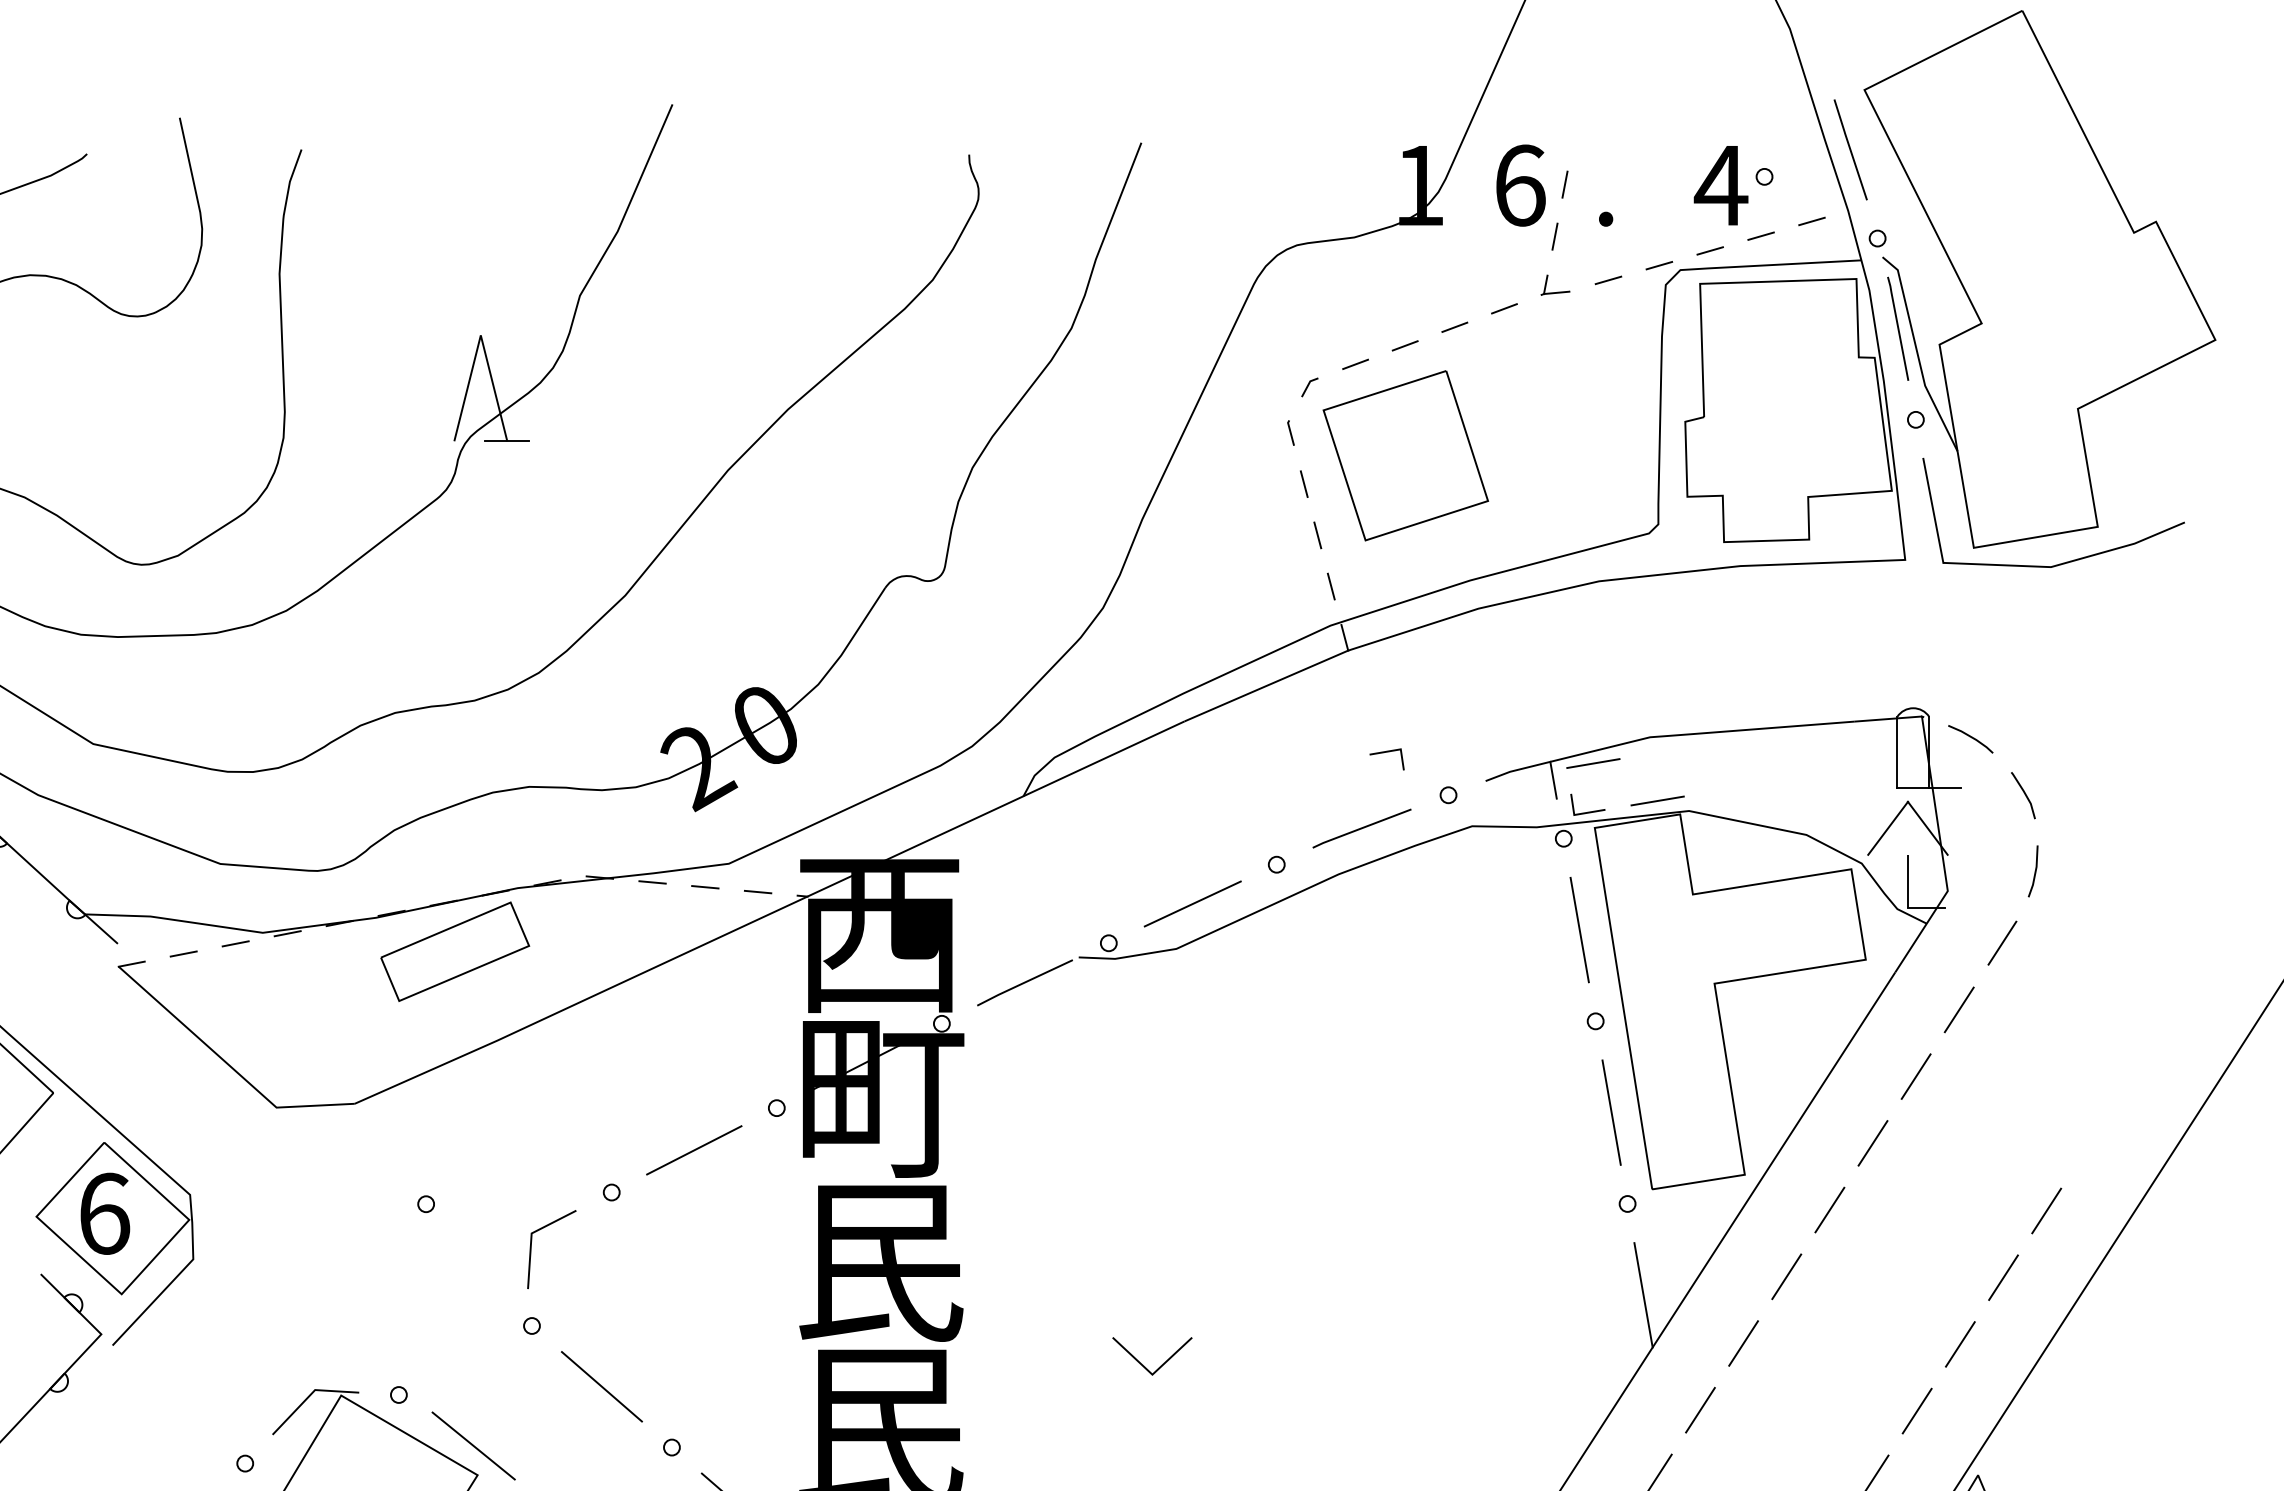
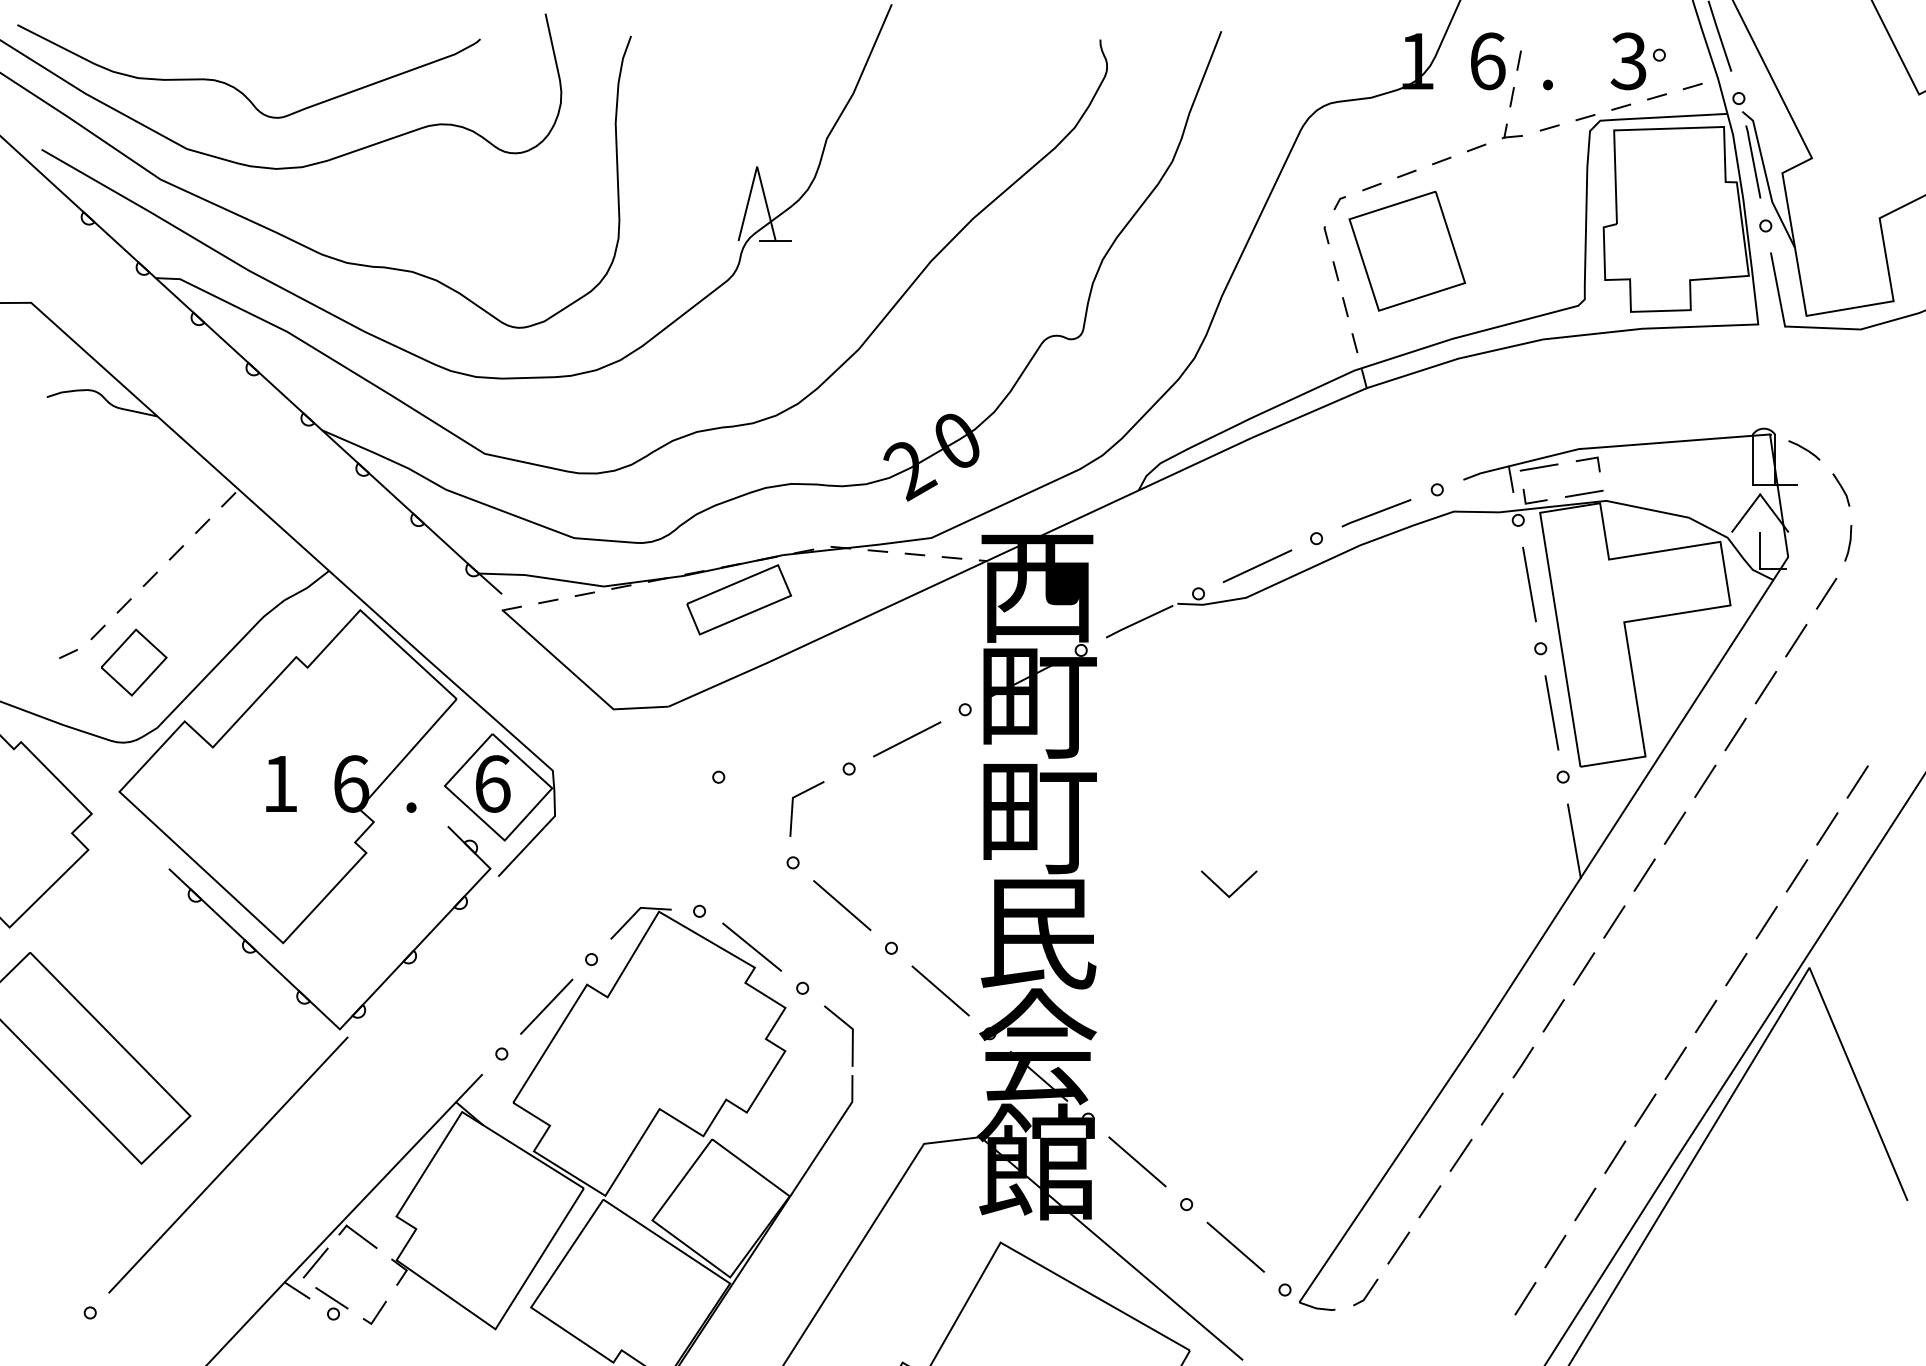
text: (1720, 185) -> (1628, 61), 4 -> 3
line: (1386, 753) -> (1587, 460), moved
text: (881, 1264) -> (1038, 819), 民 -> 町

